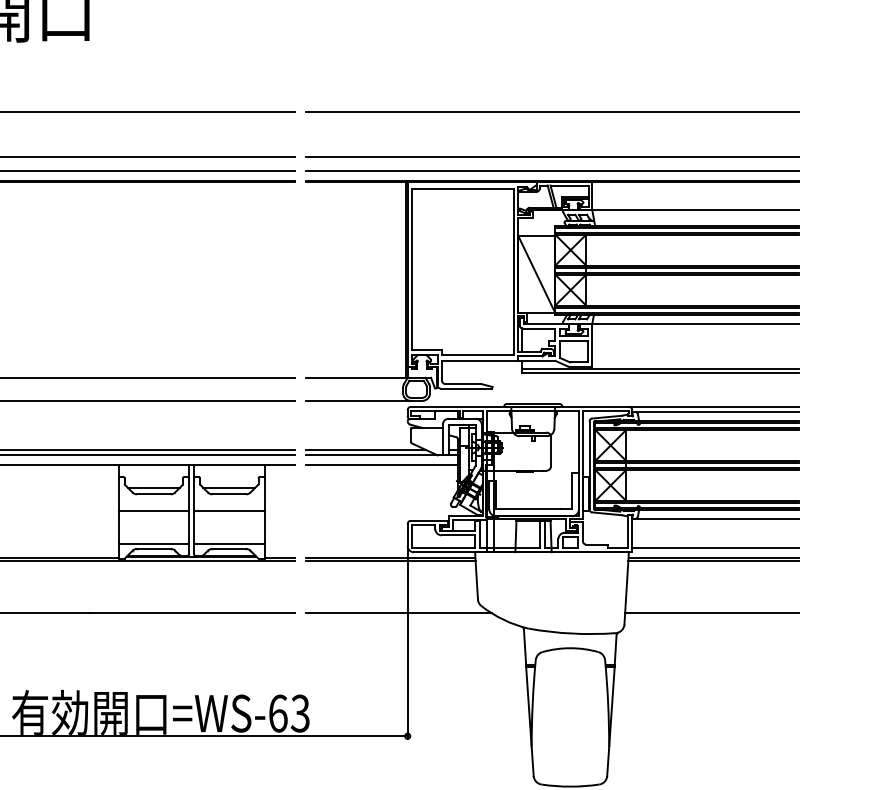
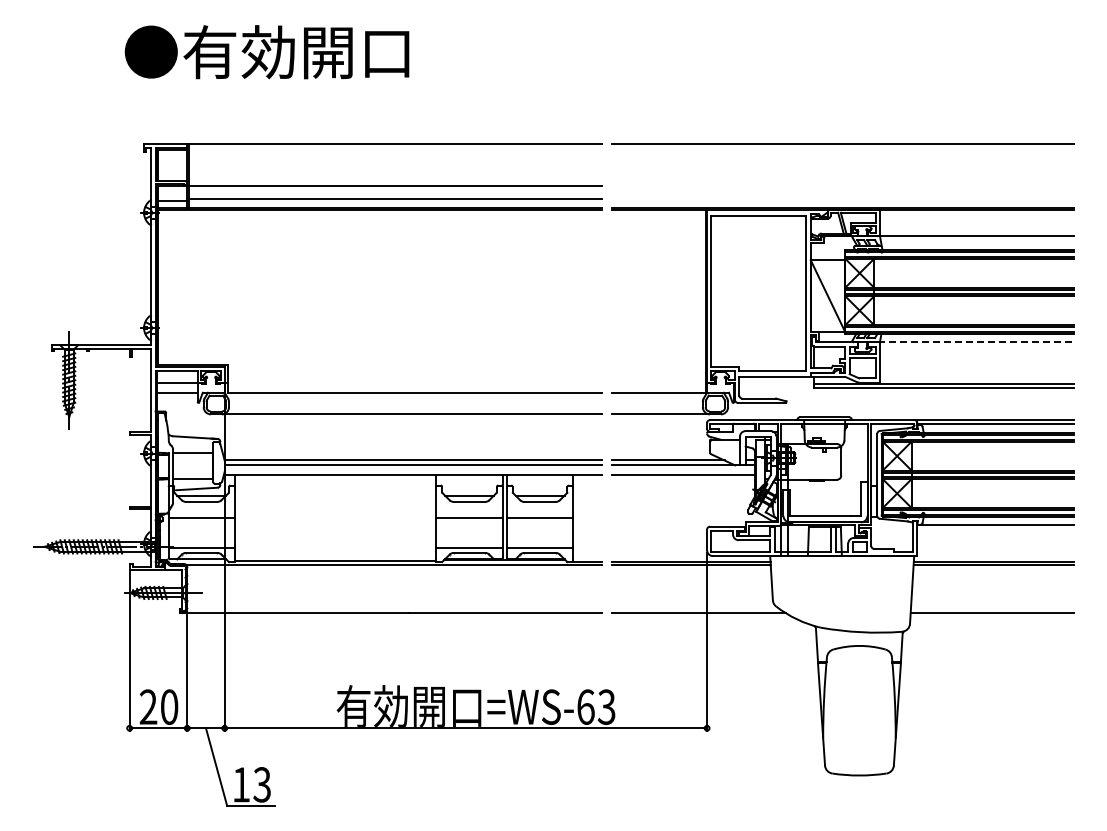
line: (552, 157) -> (842, 186), removed
line: (552, 170) -> (842, 198), removed
line: (695, 324) -> (976, 342), solid -> dashed
line: (715, 547) -> (995, 551), removed

